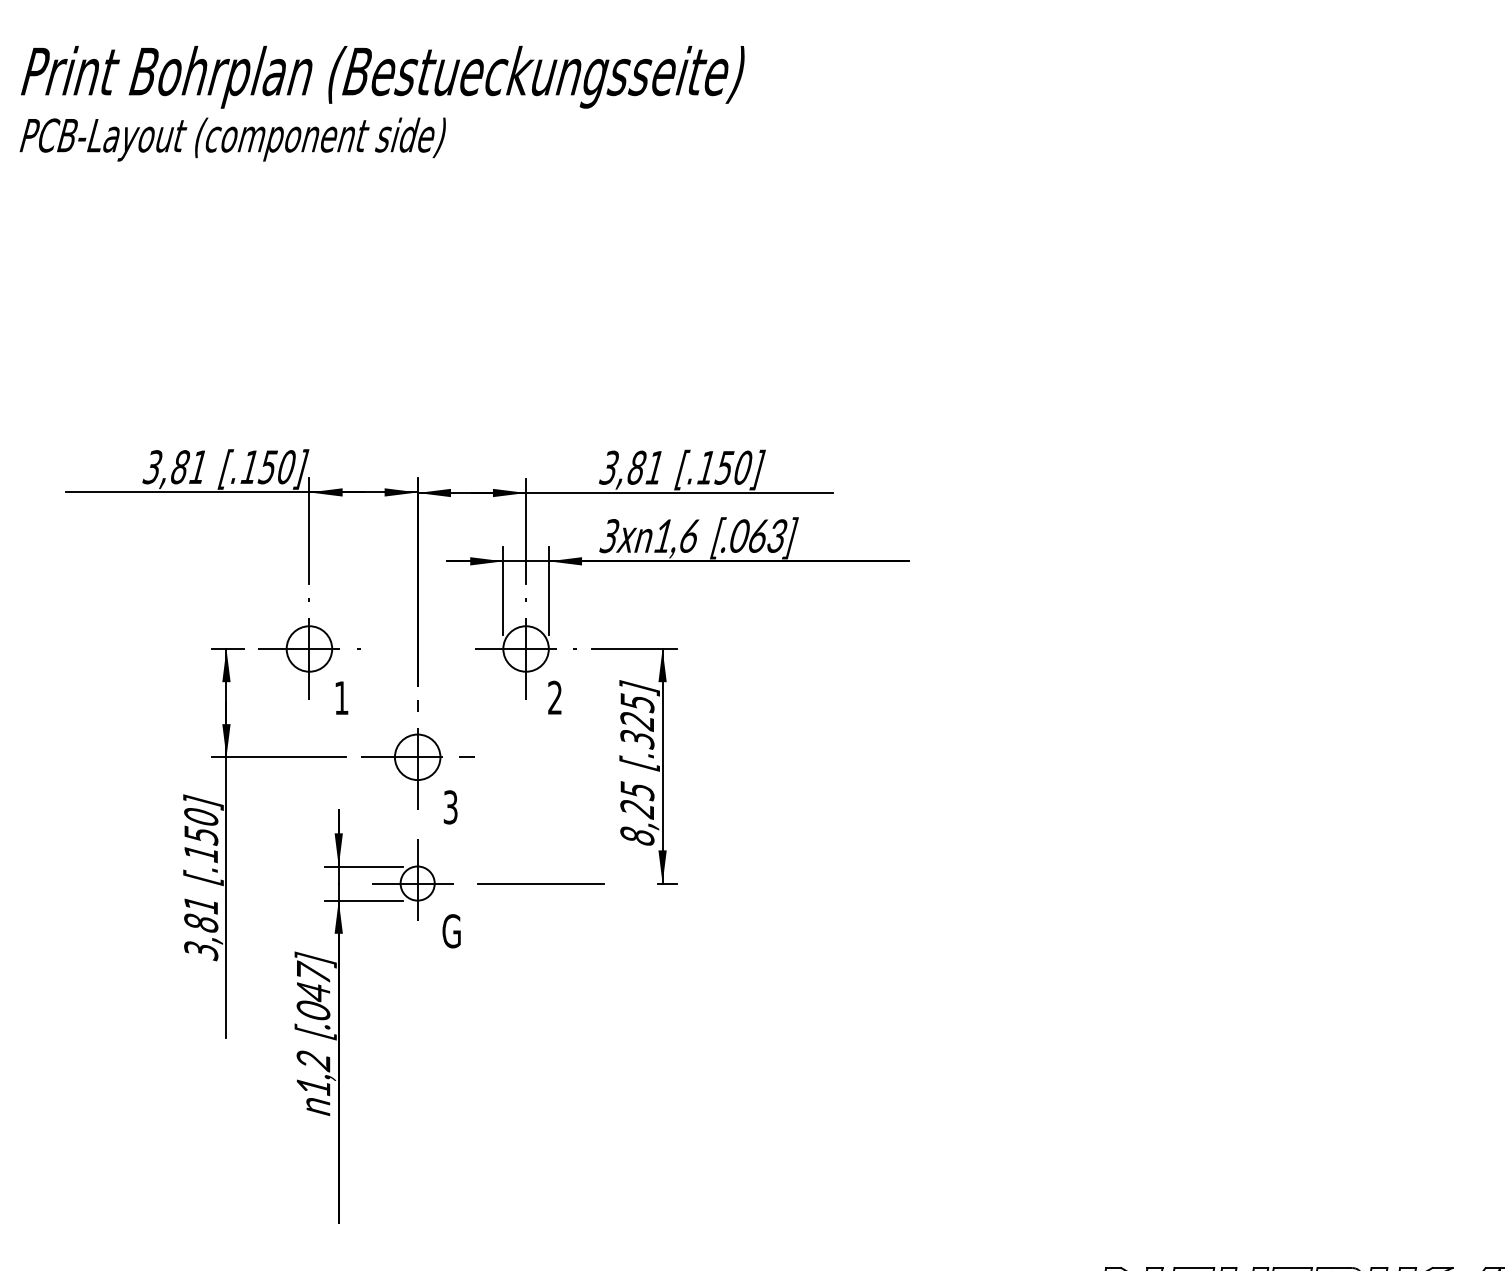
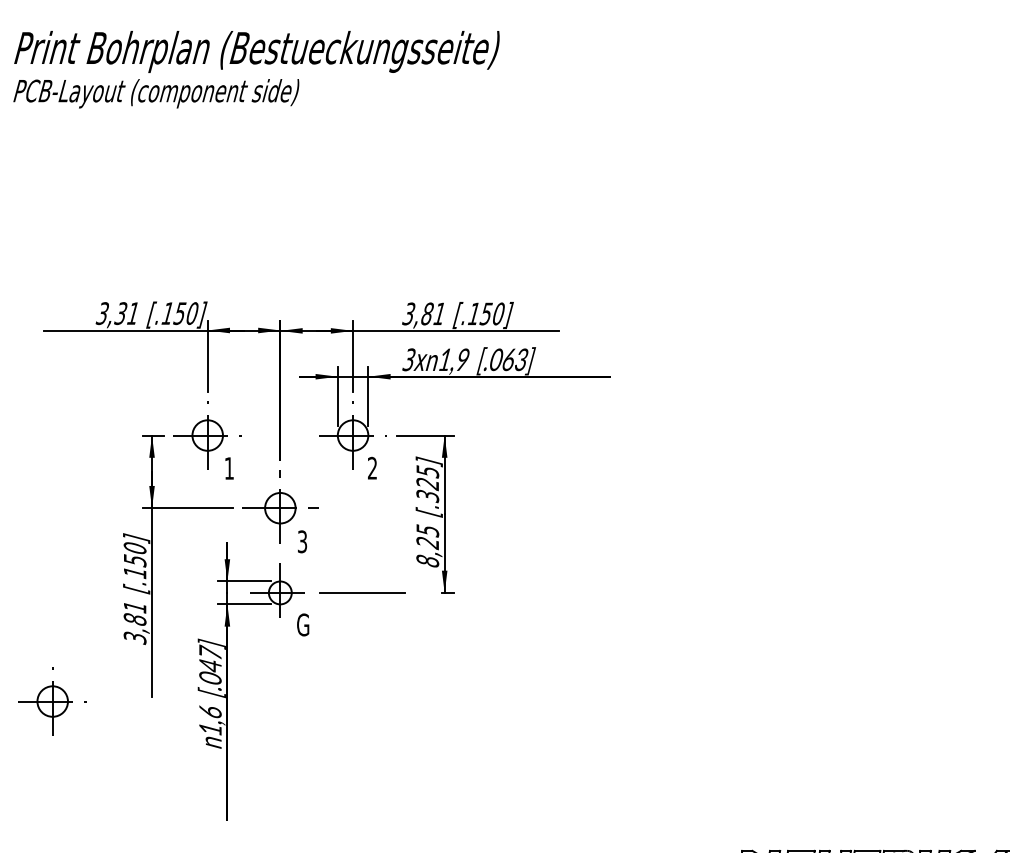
text: (179, 467) -> (120, 313), 3,81 -> 3,31
text: (689, 535) -> (462, 359), 1,6 -> 1,9
part: (78, 1045) -> (52, 701), added
text: (313, 1061) -> (210, 712), 1,2 -> 1,6

